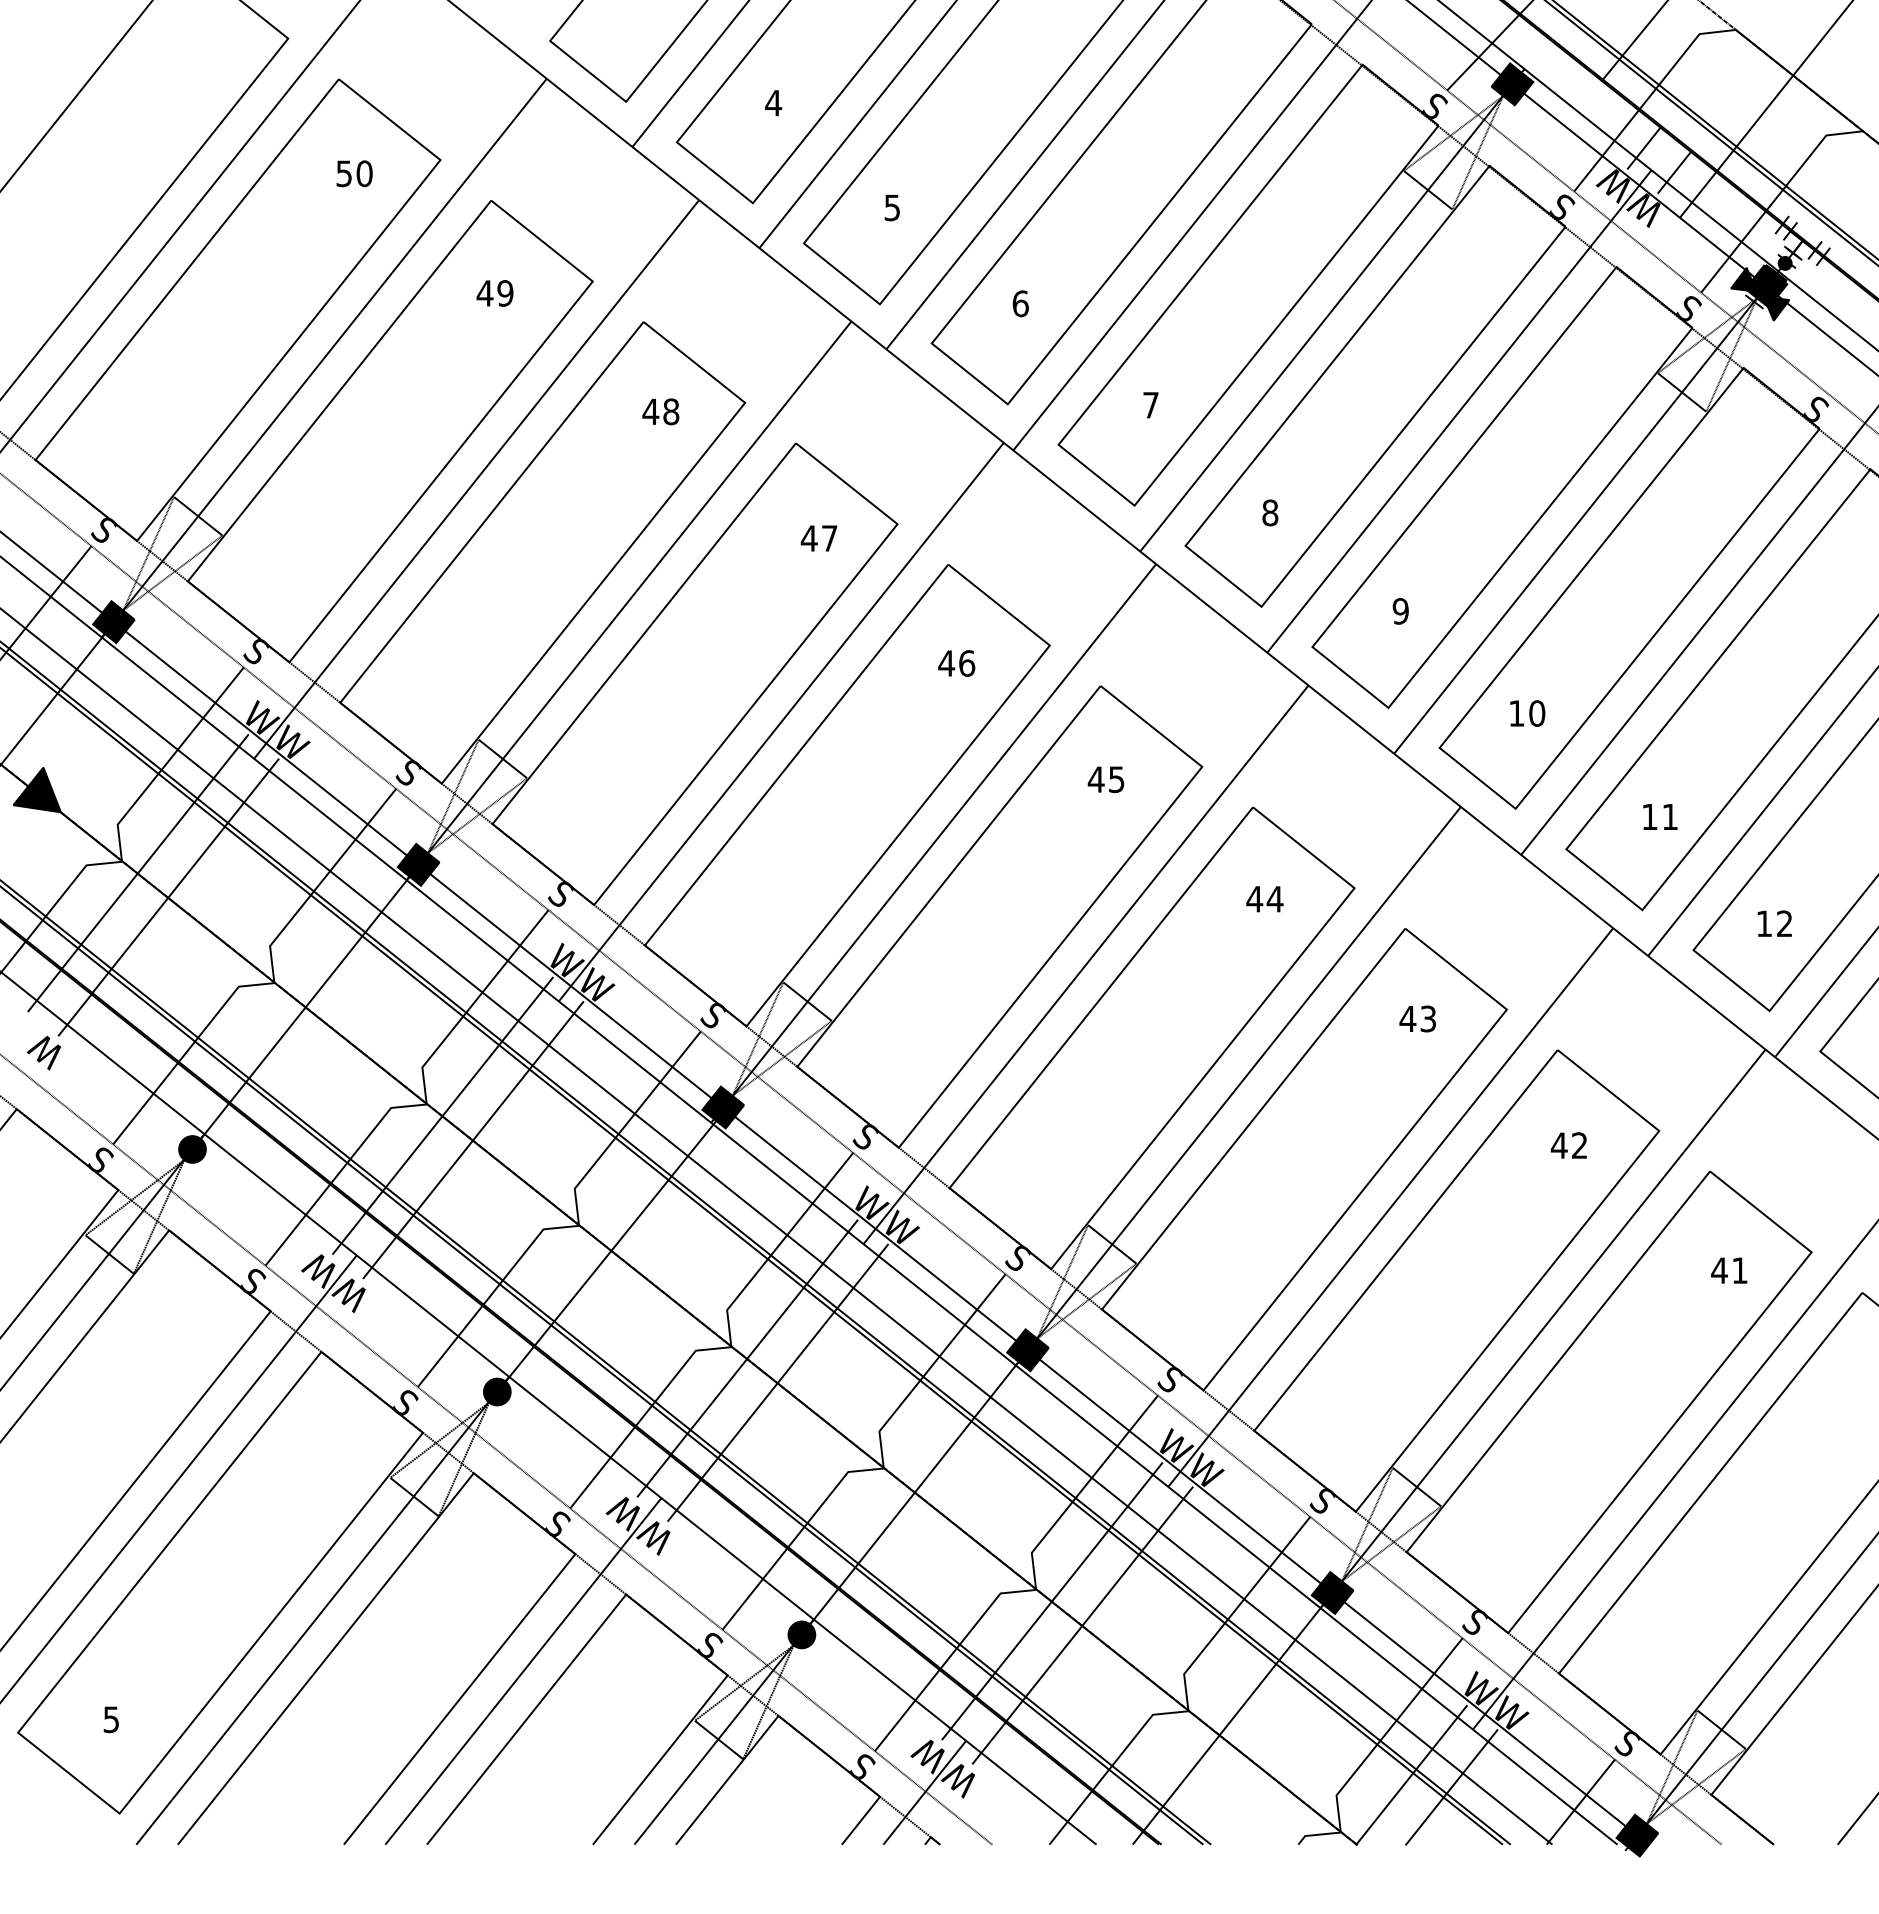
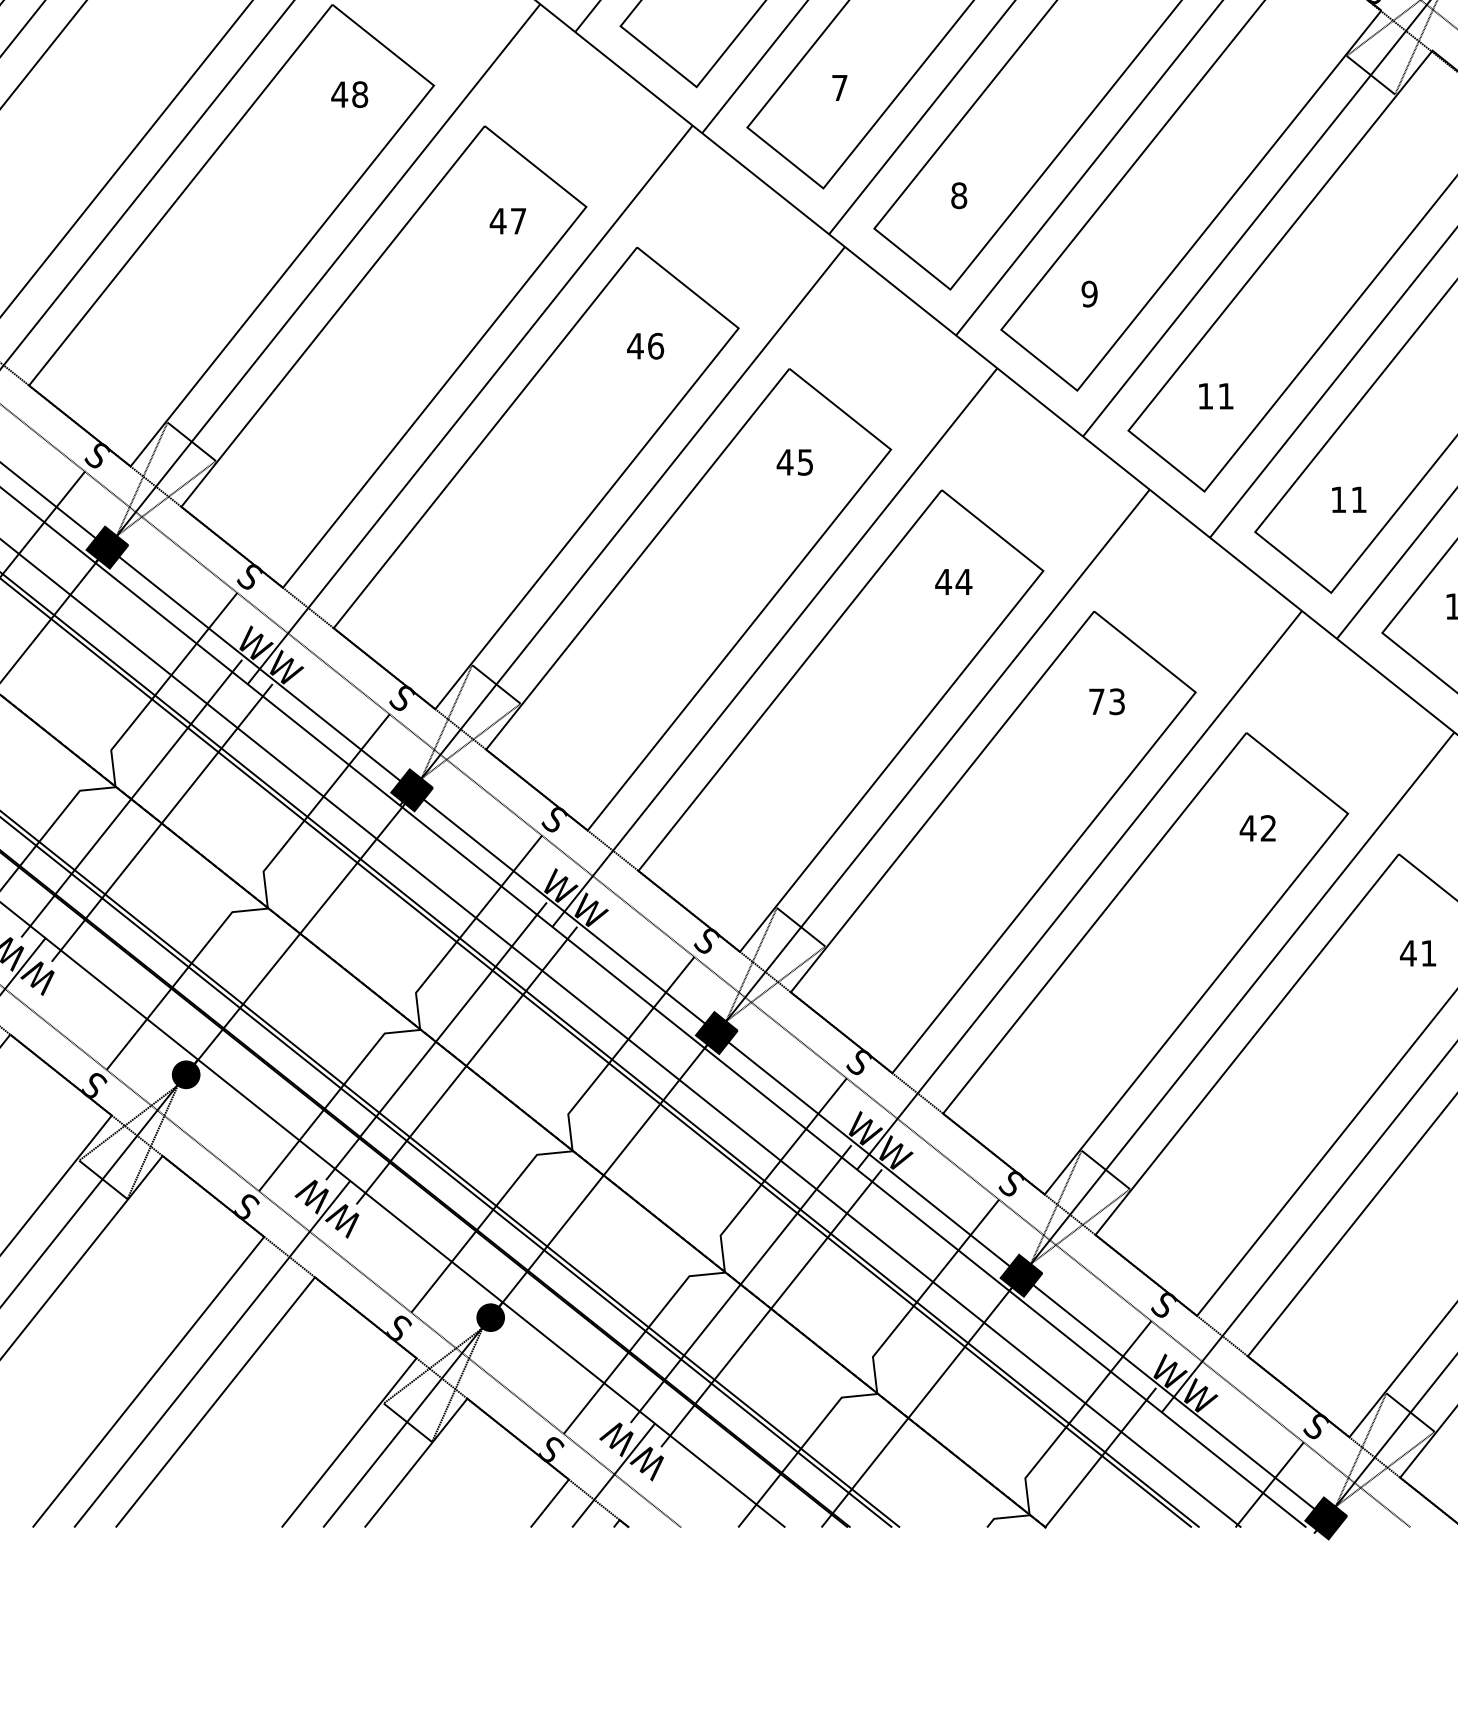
text: (1537, 713) -> (1226, 396), 10 -> 11
text: (1407, 1018) -> (1096, 701), 43 -> 73
line: (1451, 1787) -> (1140, 1470), removed

